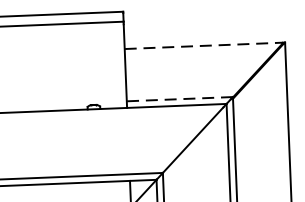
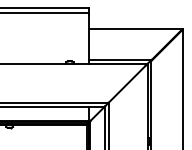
line: (205, 46) -> (136, 29), dashed -> solid
line: (178, 98) -> (119, 59), dashed -> solid

